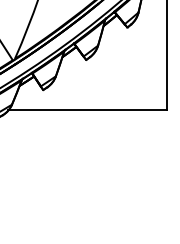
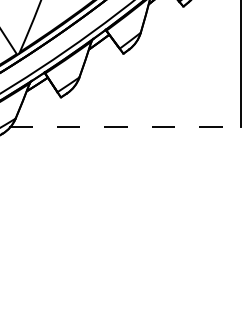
line: (87, 110) -> (125, 127), solid -> dashed

